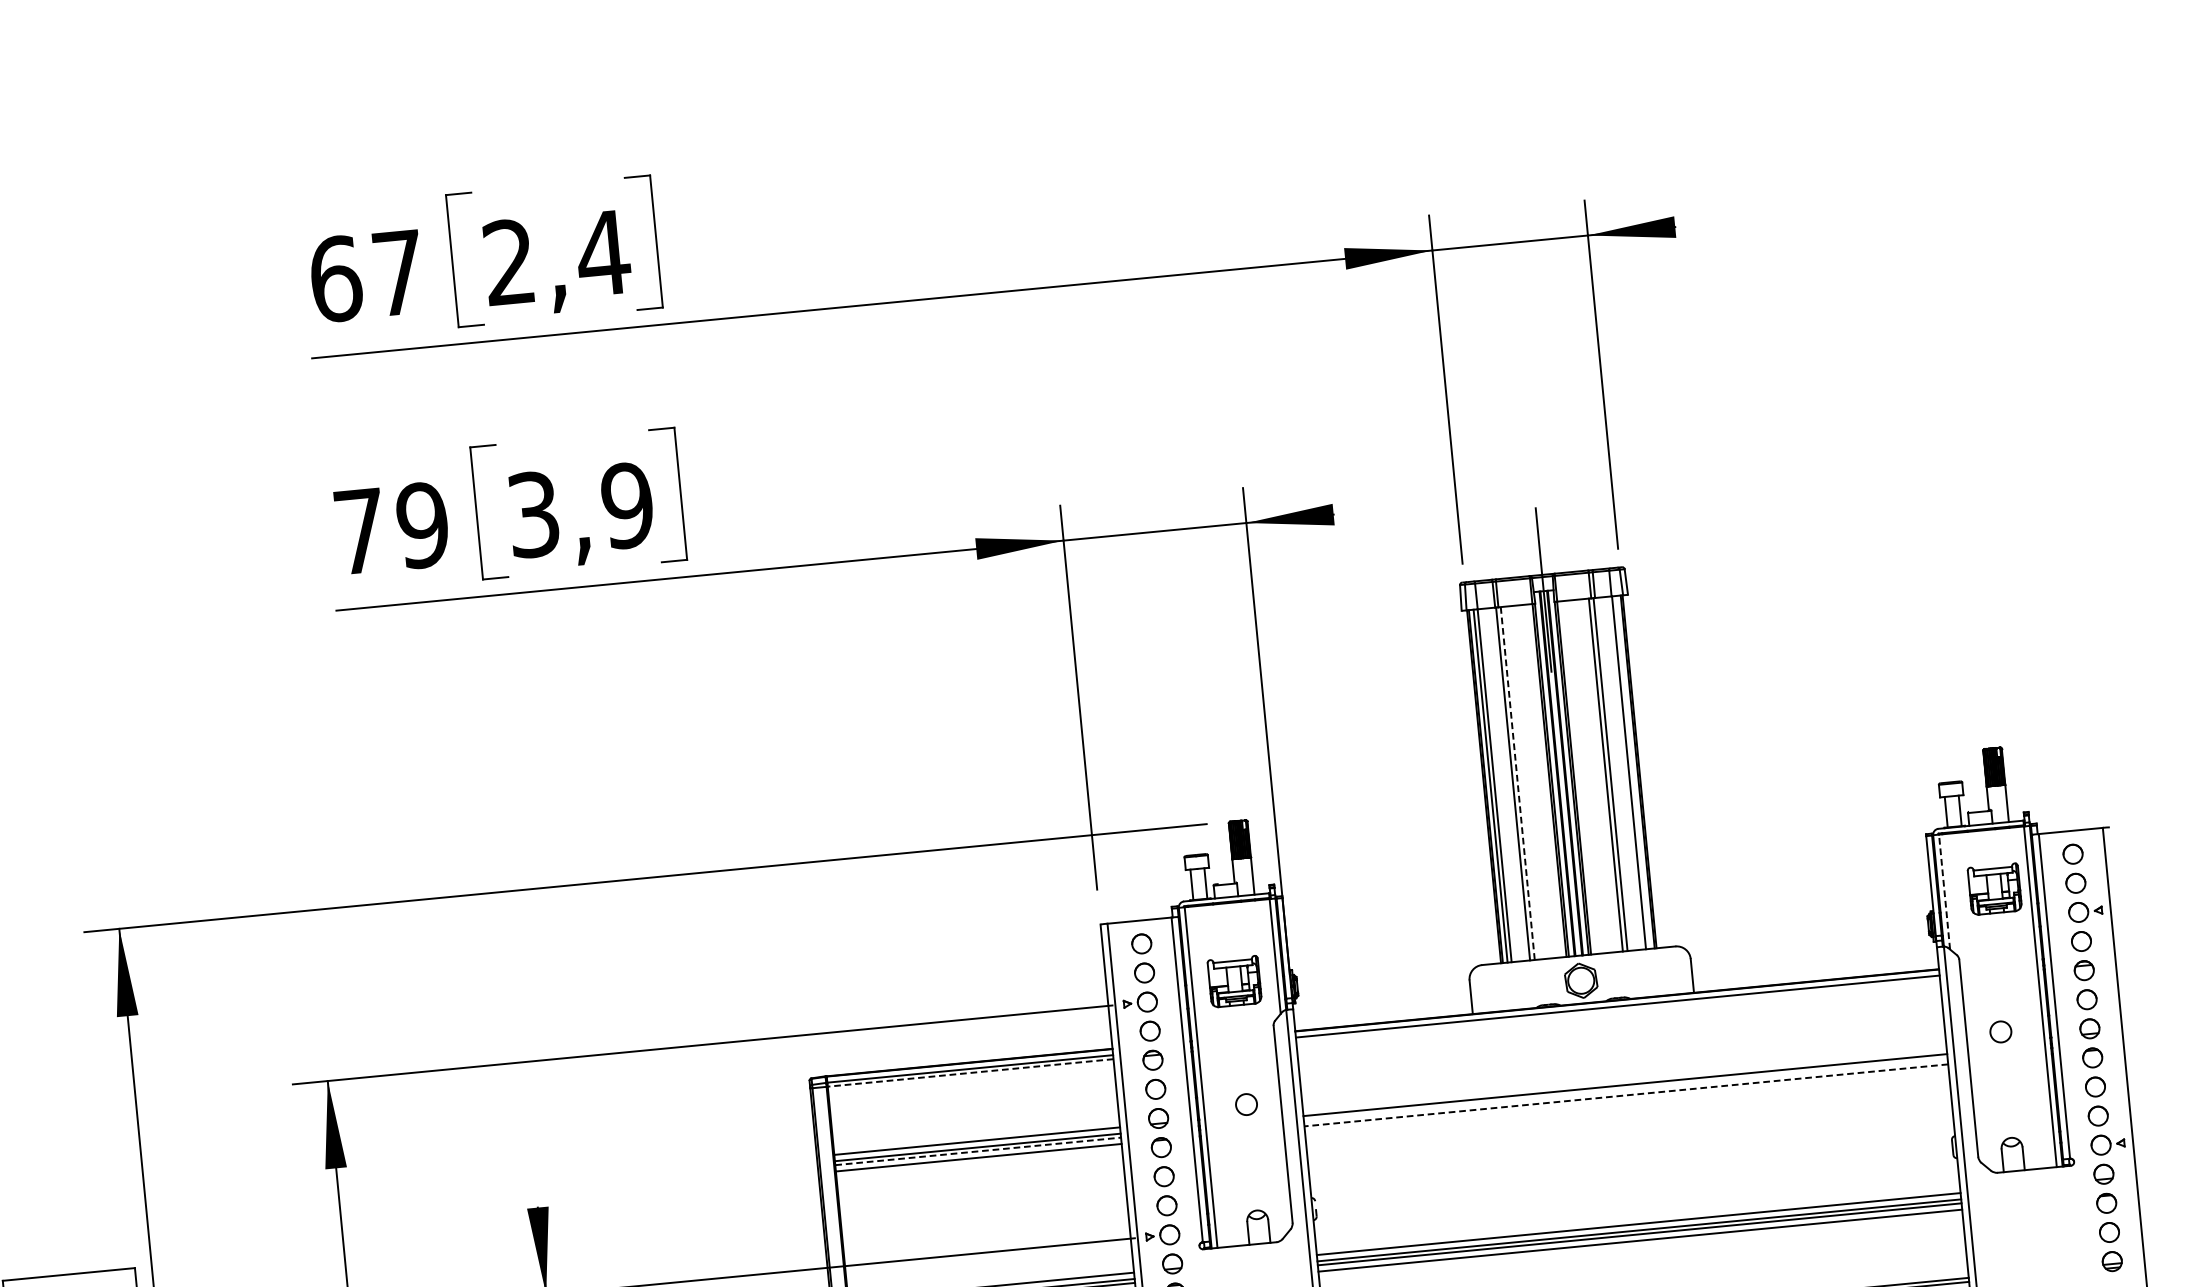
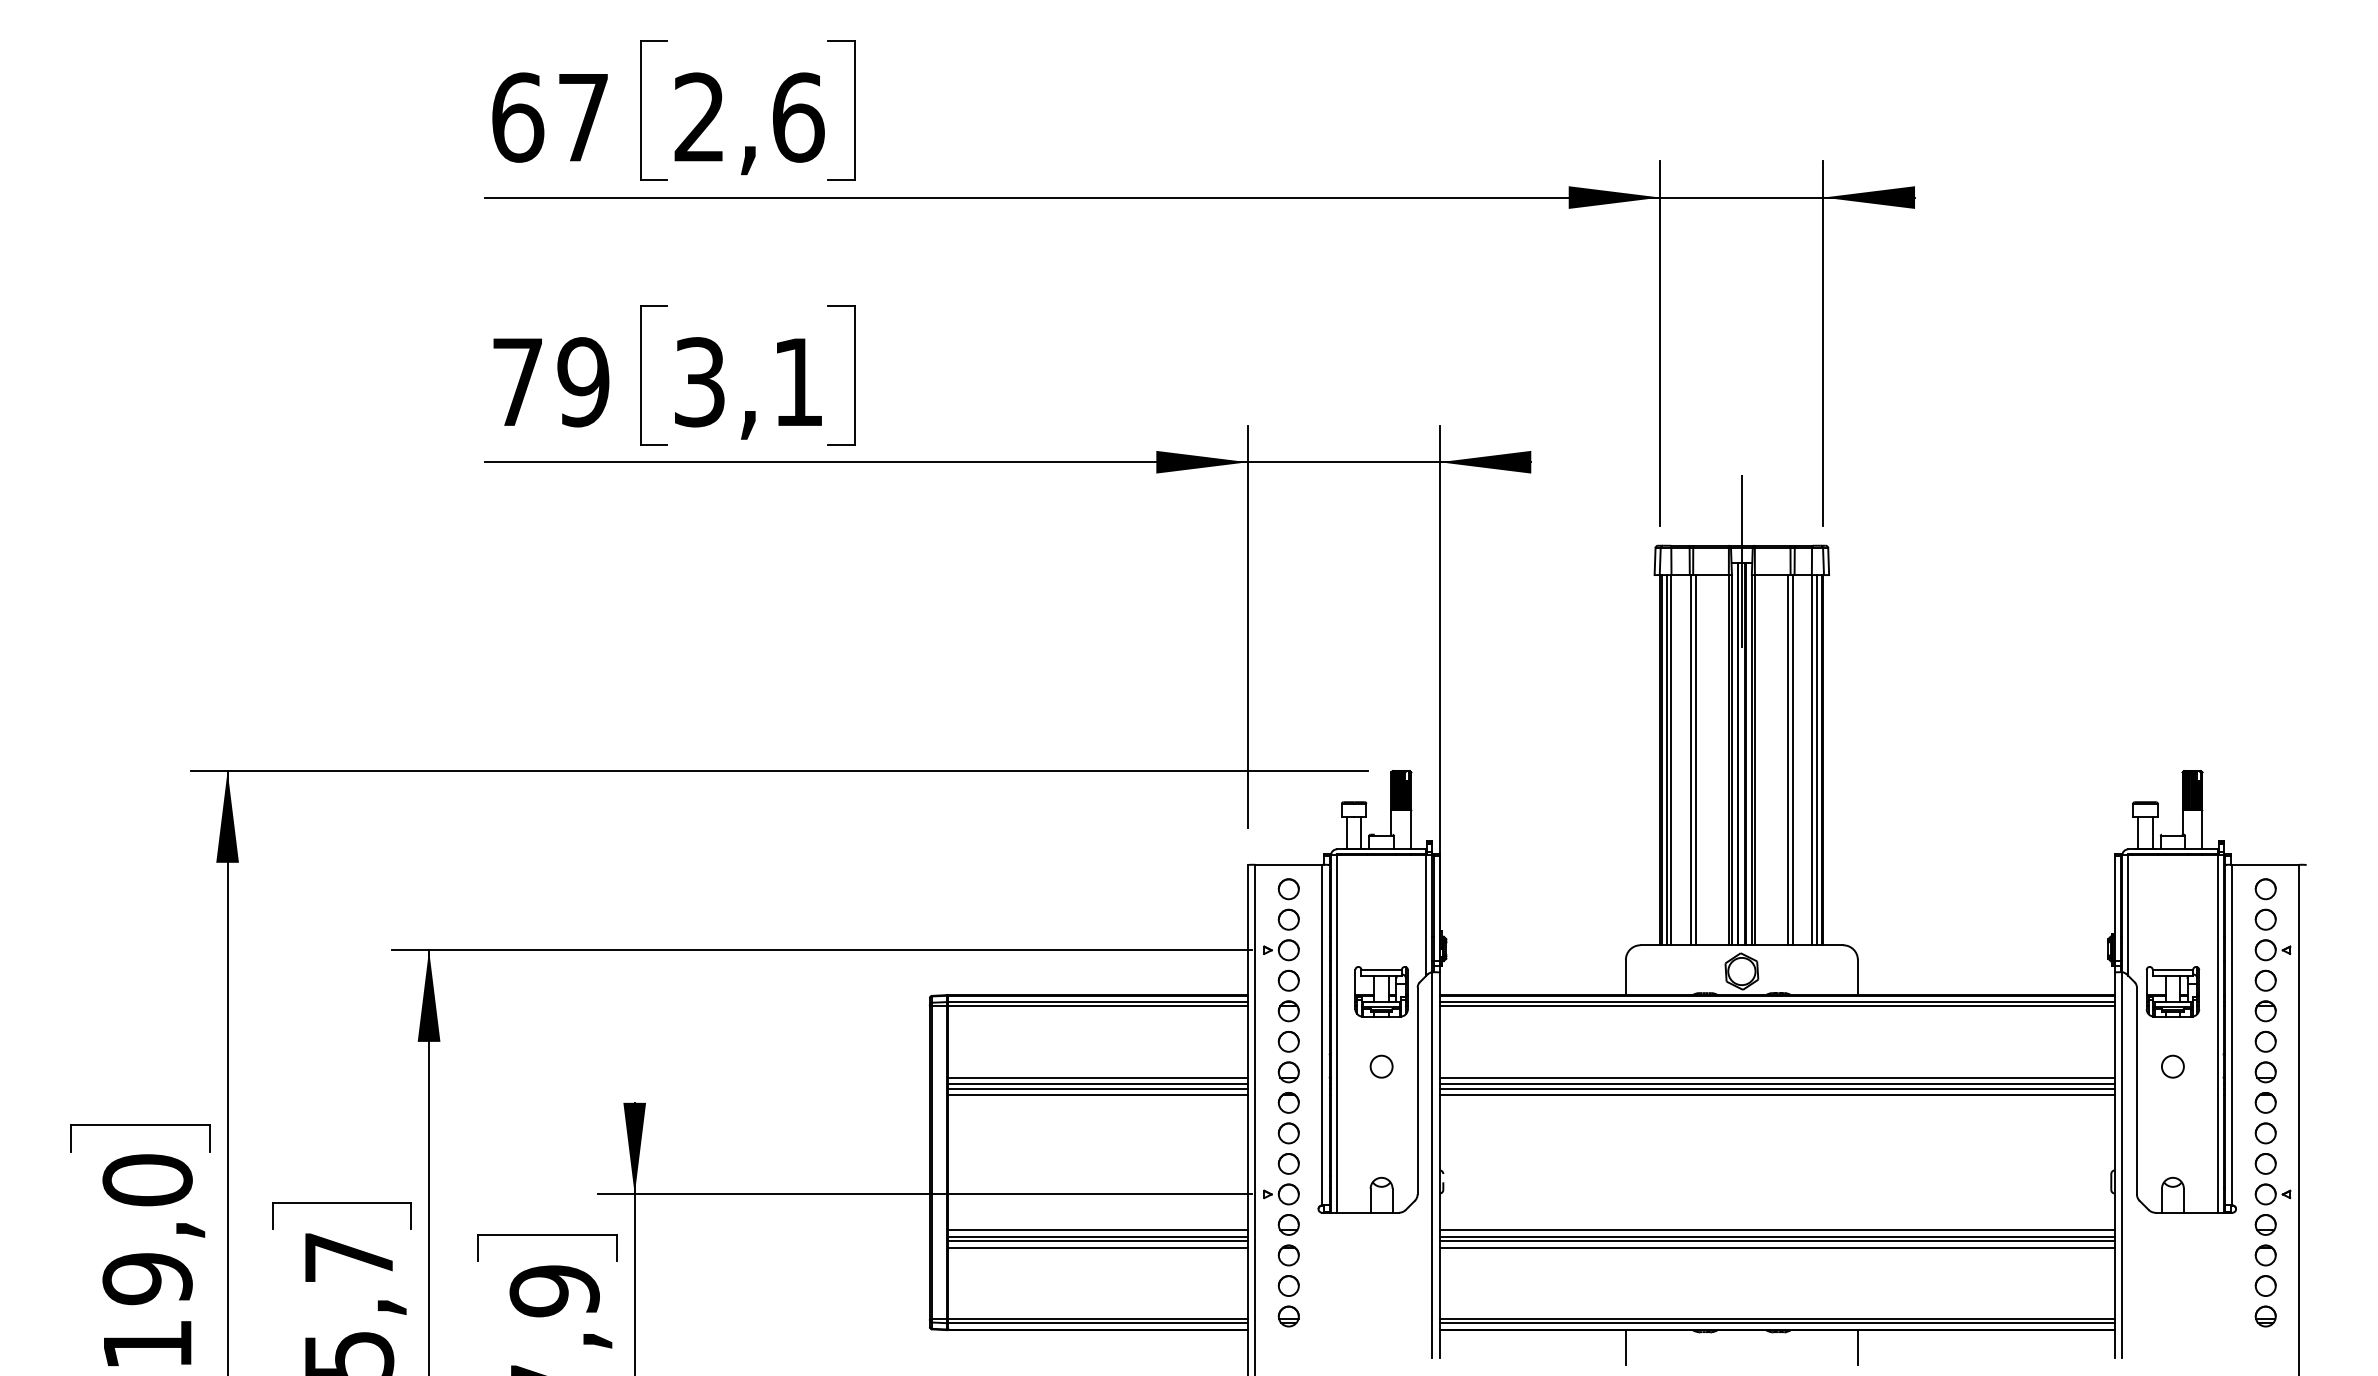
text: (602, 253) -> (797, 117), 2,4 -> 2,6
text: (627, 505) -> (798, 382), 3,9 -> 3,1
line: (1632, 772) -> (1816, 760), added
line: (1517, 783) -> (1695, 760), dashed -> solid
part: (1994, 889) -> (2172, 991), moved
line: (1944, 891) -> (2128, 915), dashed -> solid
part: (1234, 981) -> (1381, 991), moved
line: (1617, 1010) -> (1776, 1006), added
line: (971, 1073) -> (1098, 1006), dashed -> solid
line: (1623, 1078) -> (1776, 1077), added
line: (1624, 1089) -> (1776, 1088), added
line: (1626, 1095) -> (1777, 1095), dashed -> solid
line: (978, 1151) -> (1098, 1088), dashed -> solid

